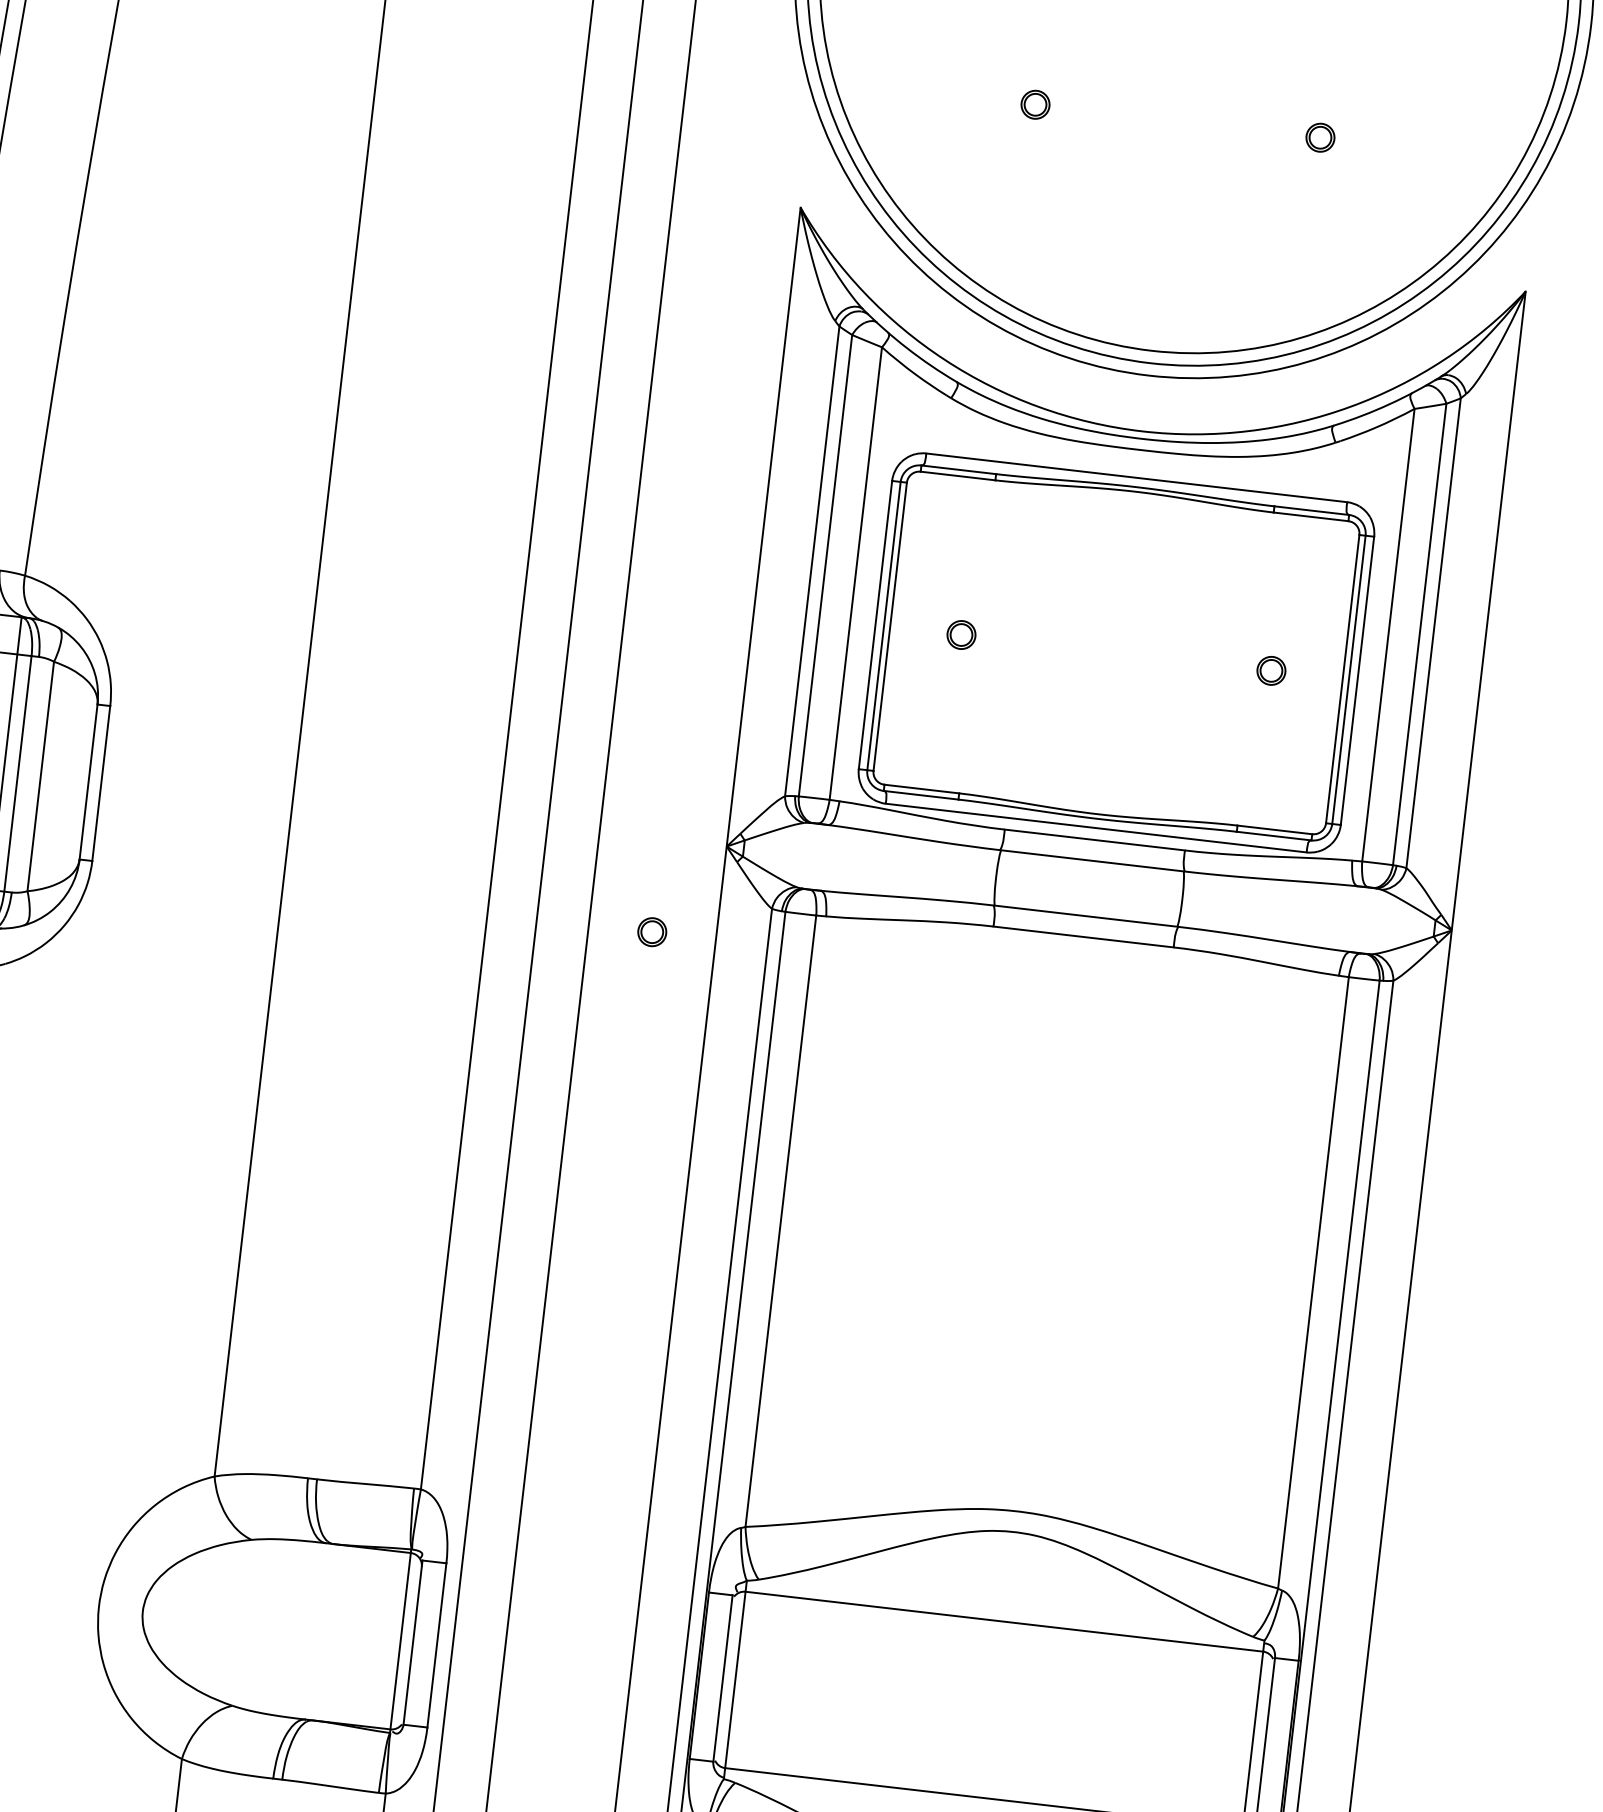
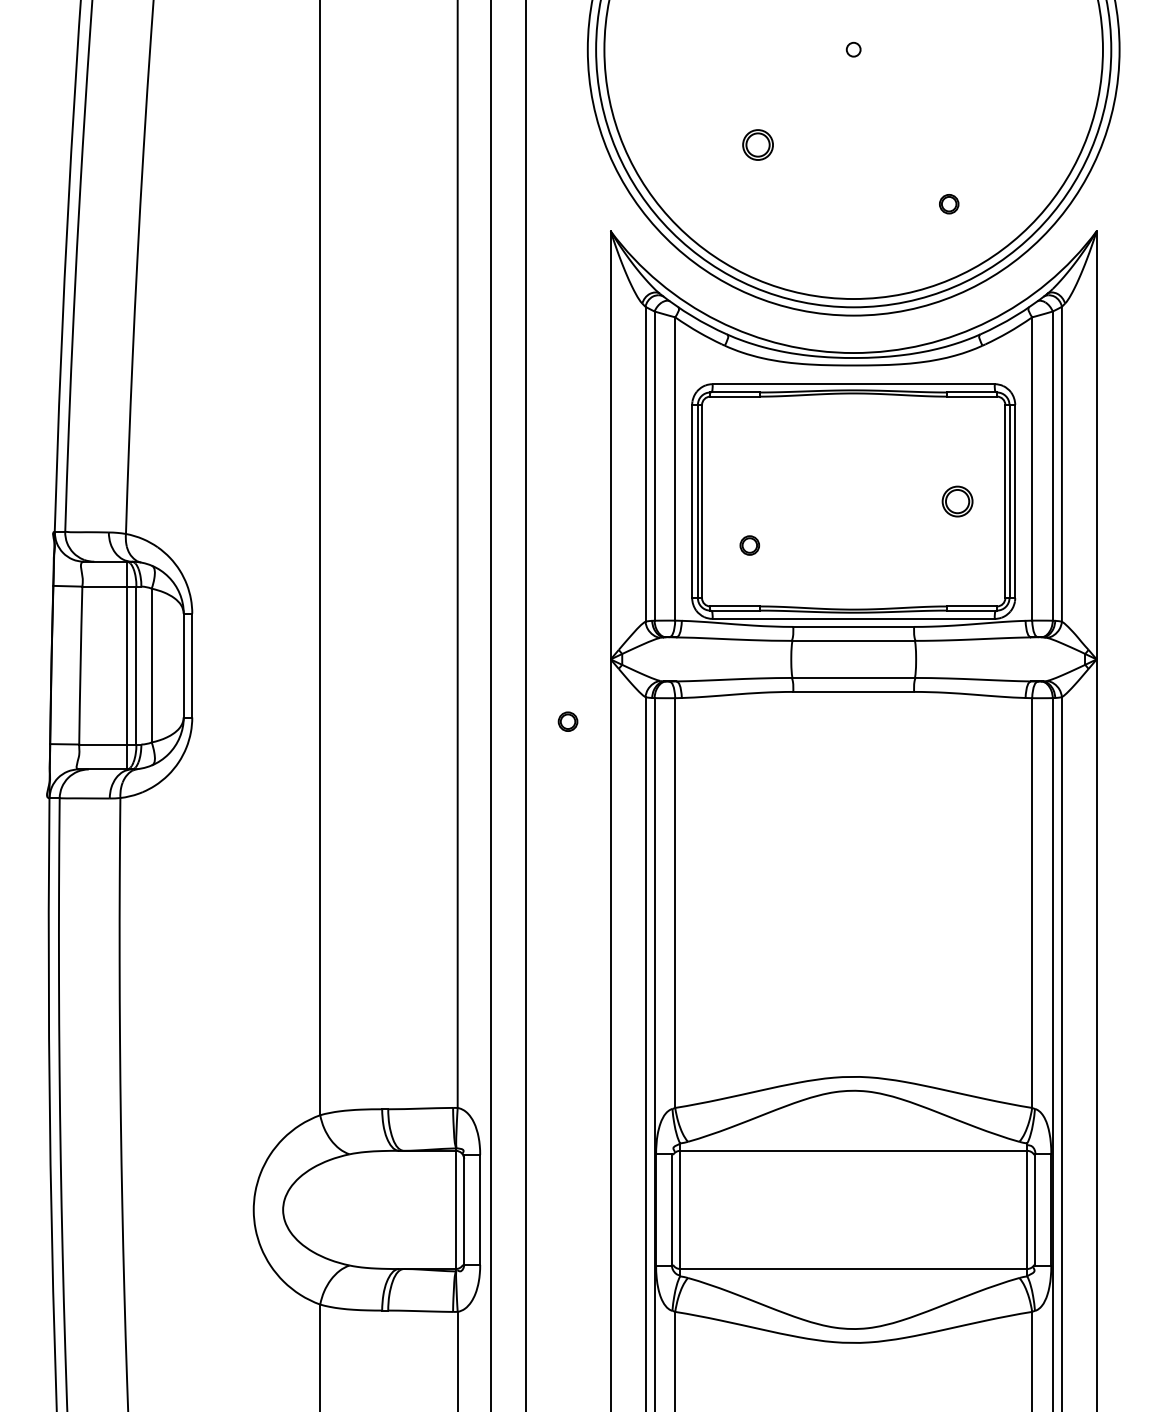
part: (1035, 105) -> (758, 145), size x1.6
part: (1320, 138) -> (949, 204), moved
part: (961, 634) -> (749, 545), moved
part: (1271, 670) -> (957, 501), size x1.6

